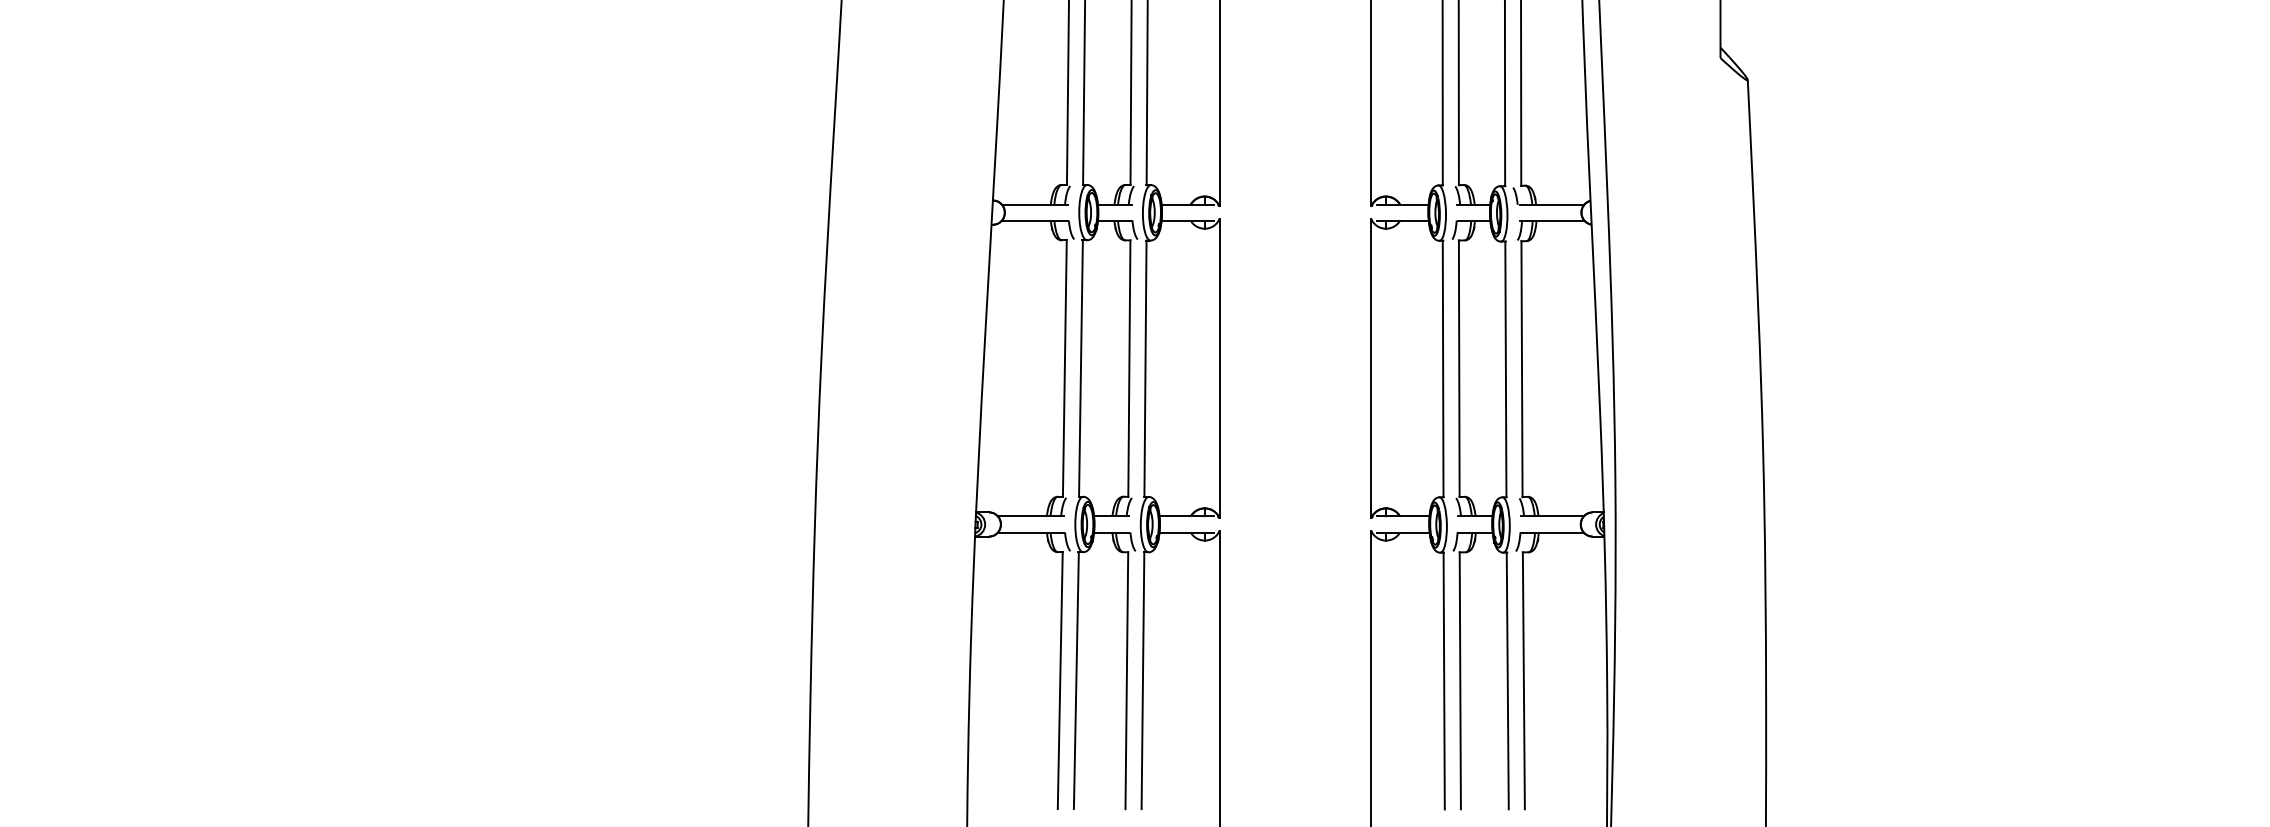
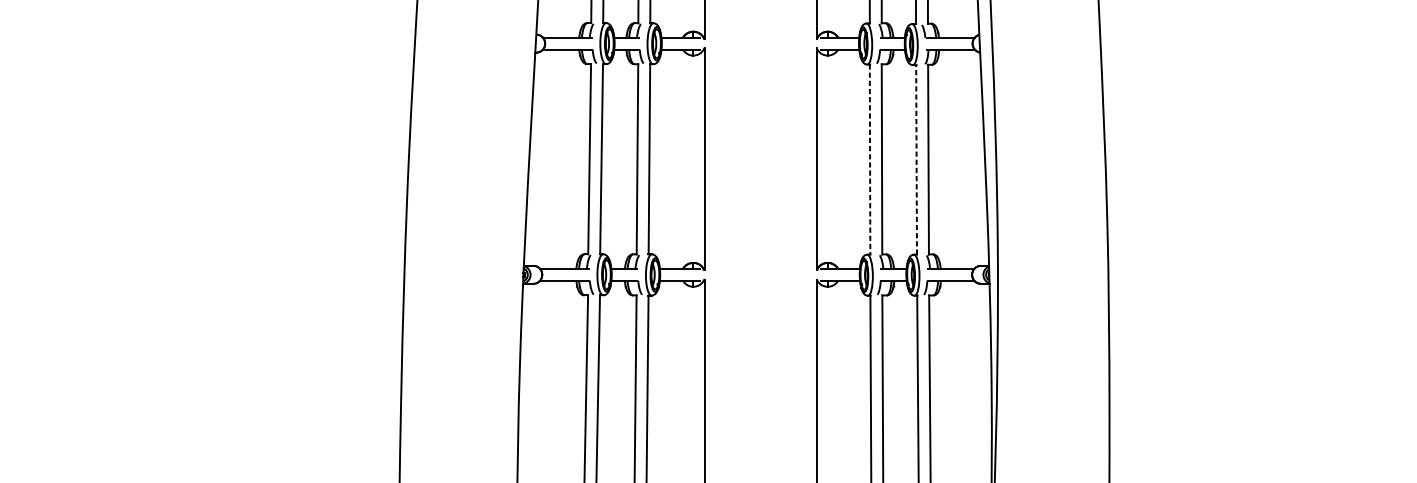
line: (1443, 369) -> (870, 159), solid -> dashed
line: (1505, 369) -> (916, 159), solid -> dashed

